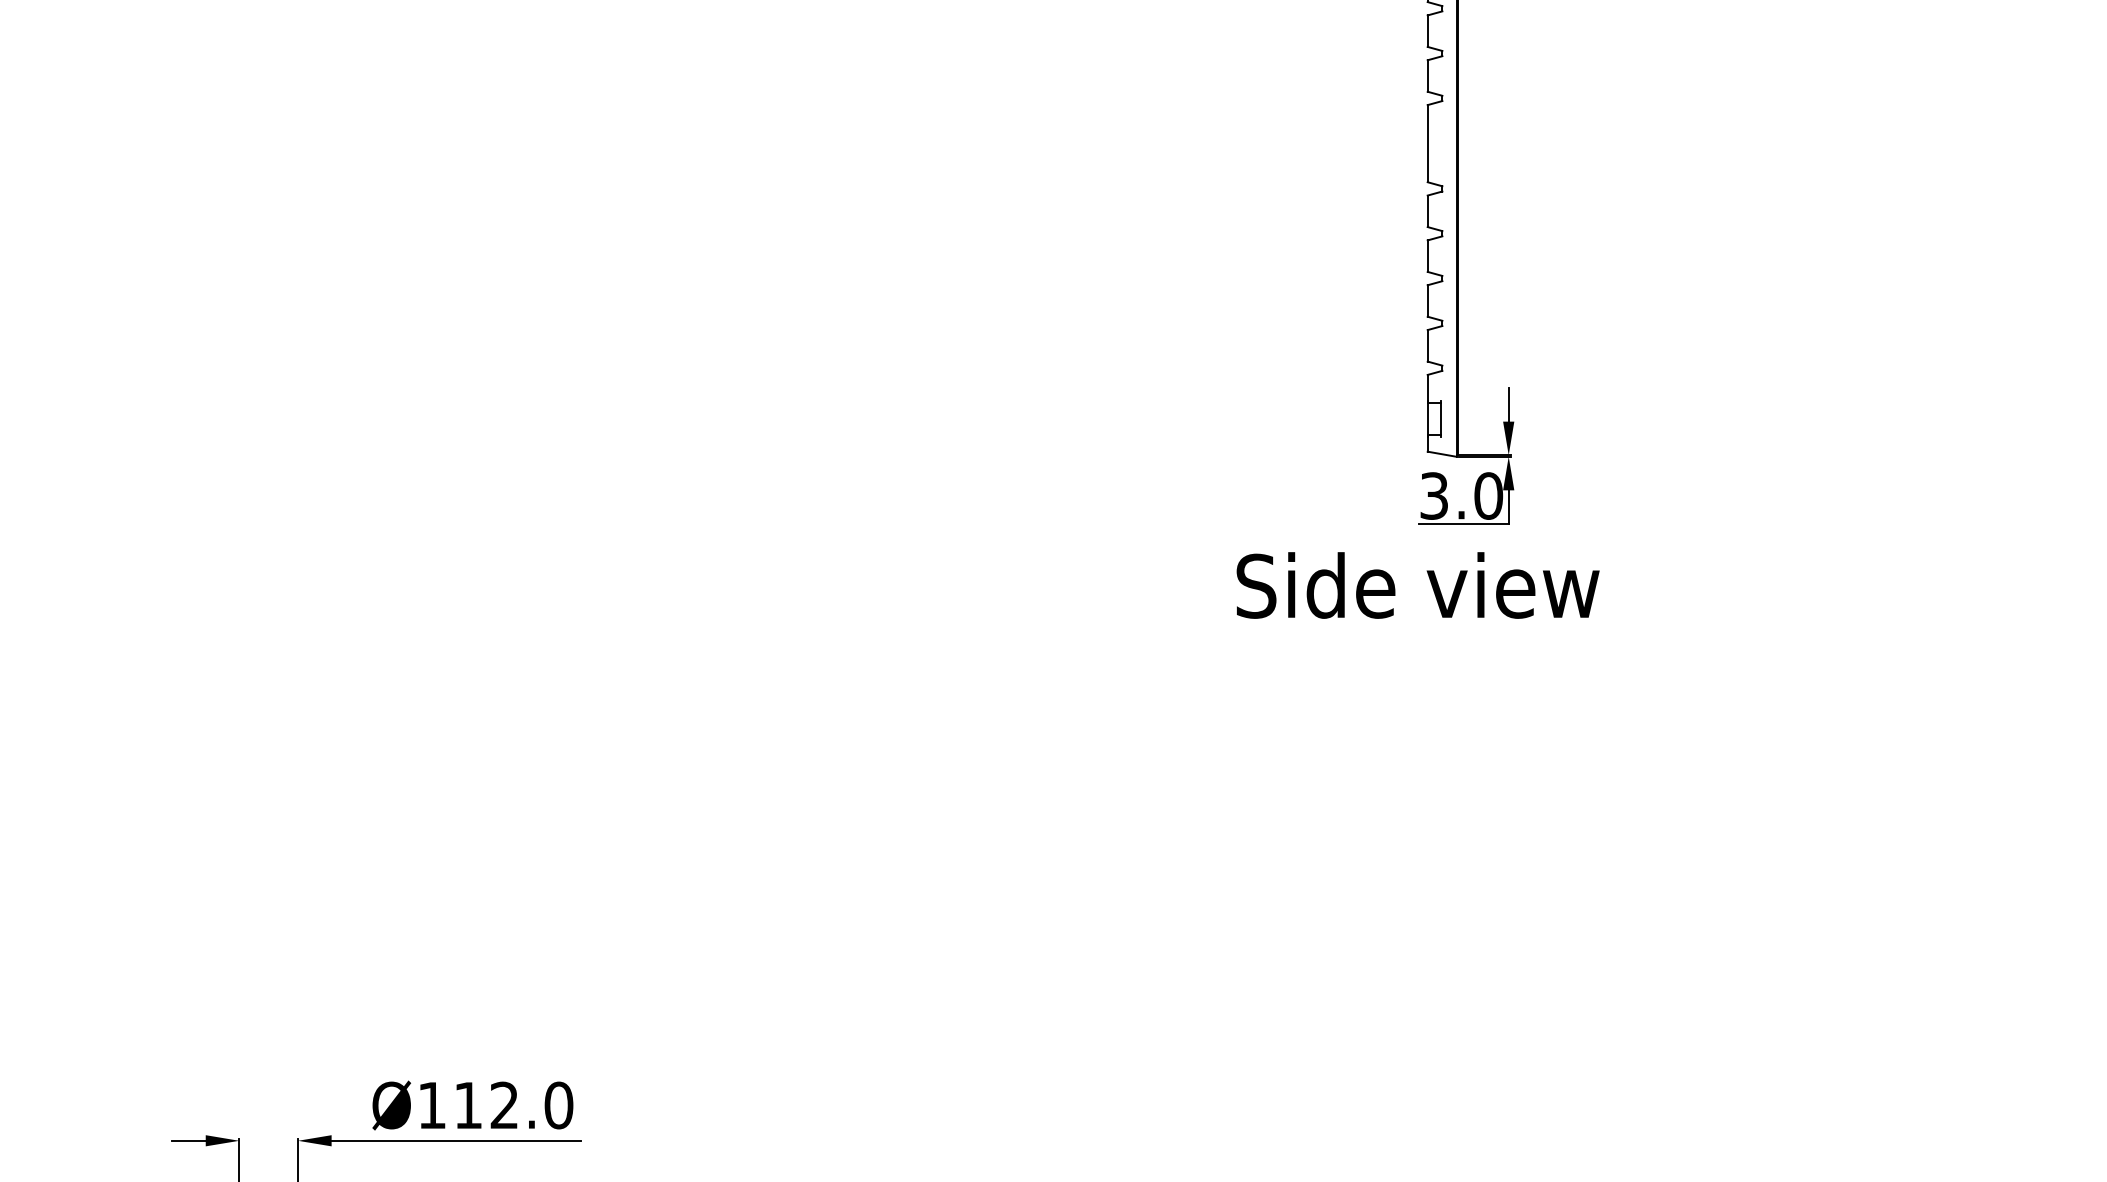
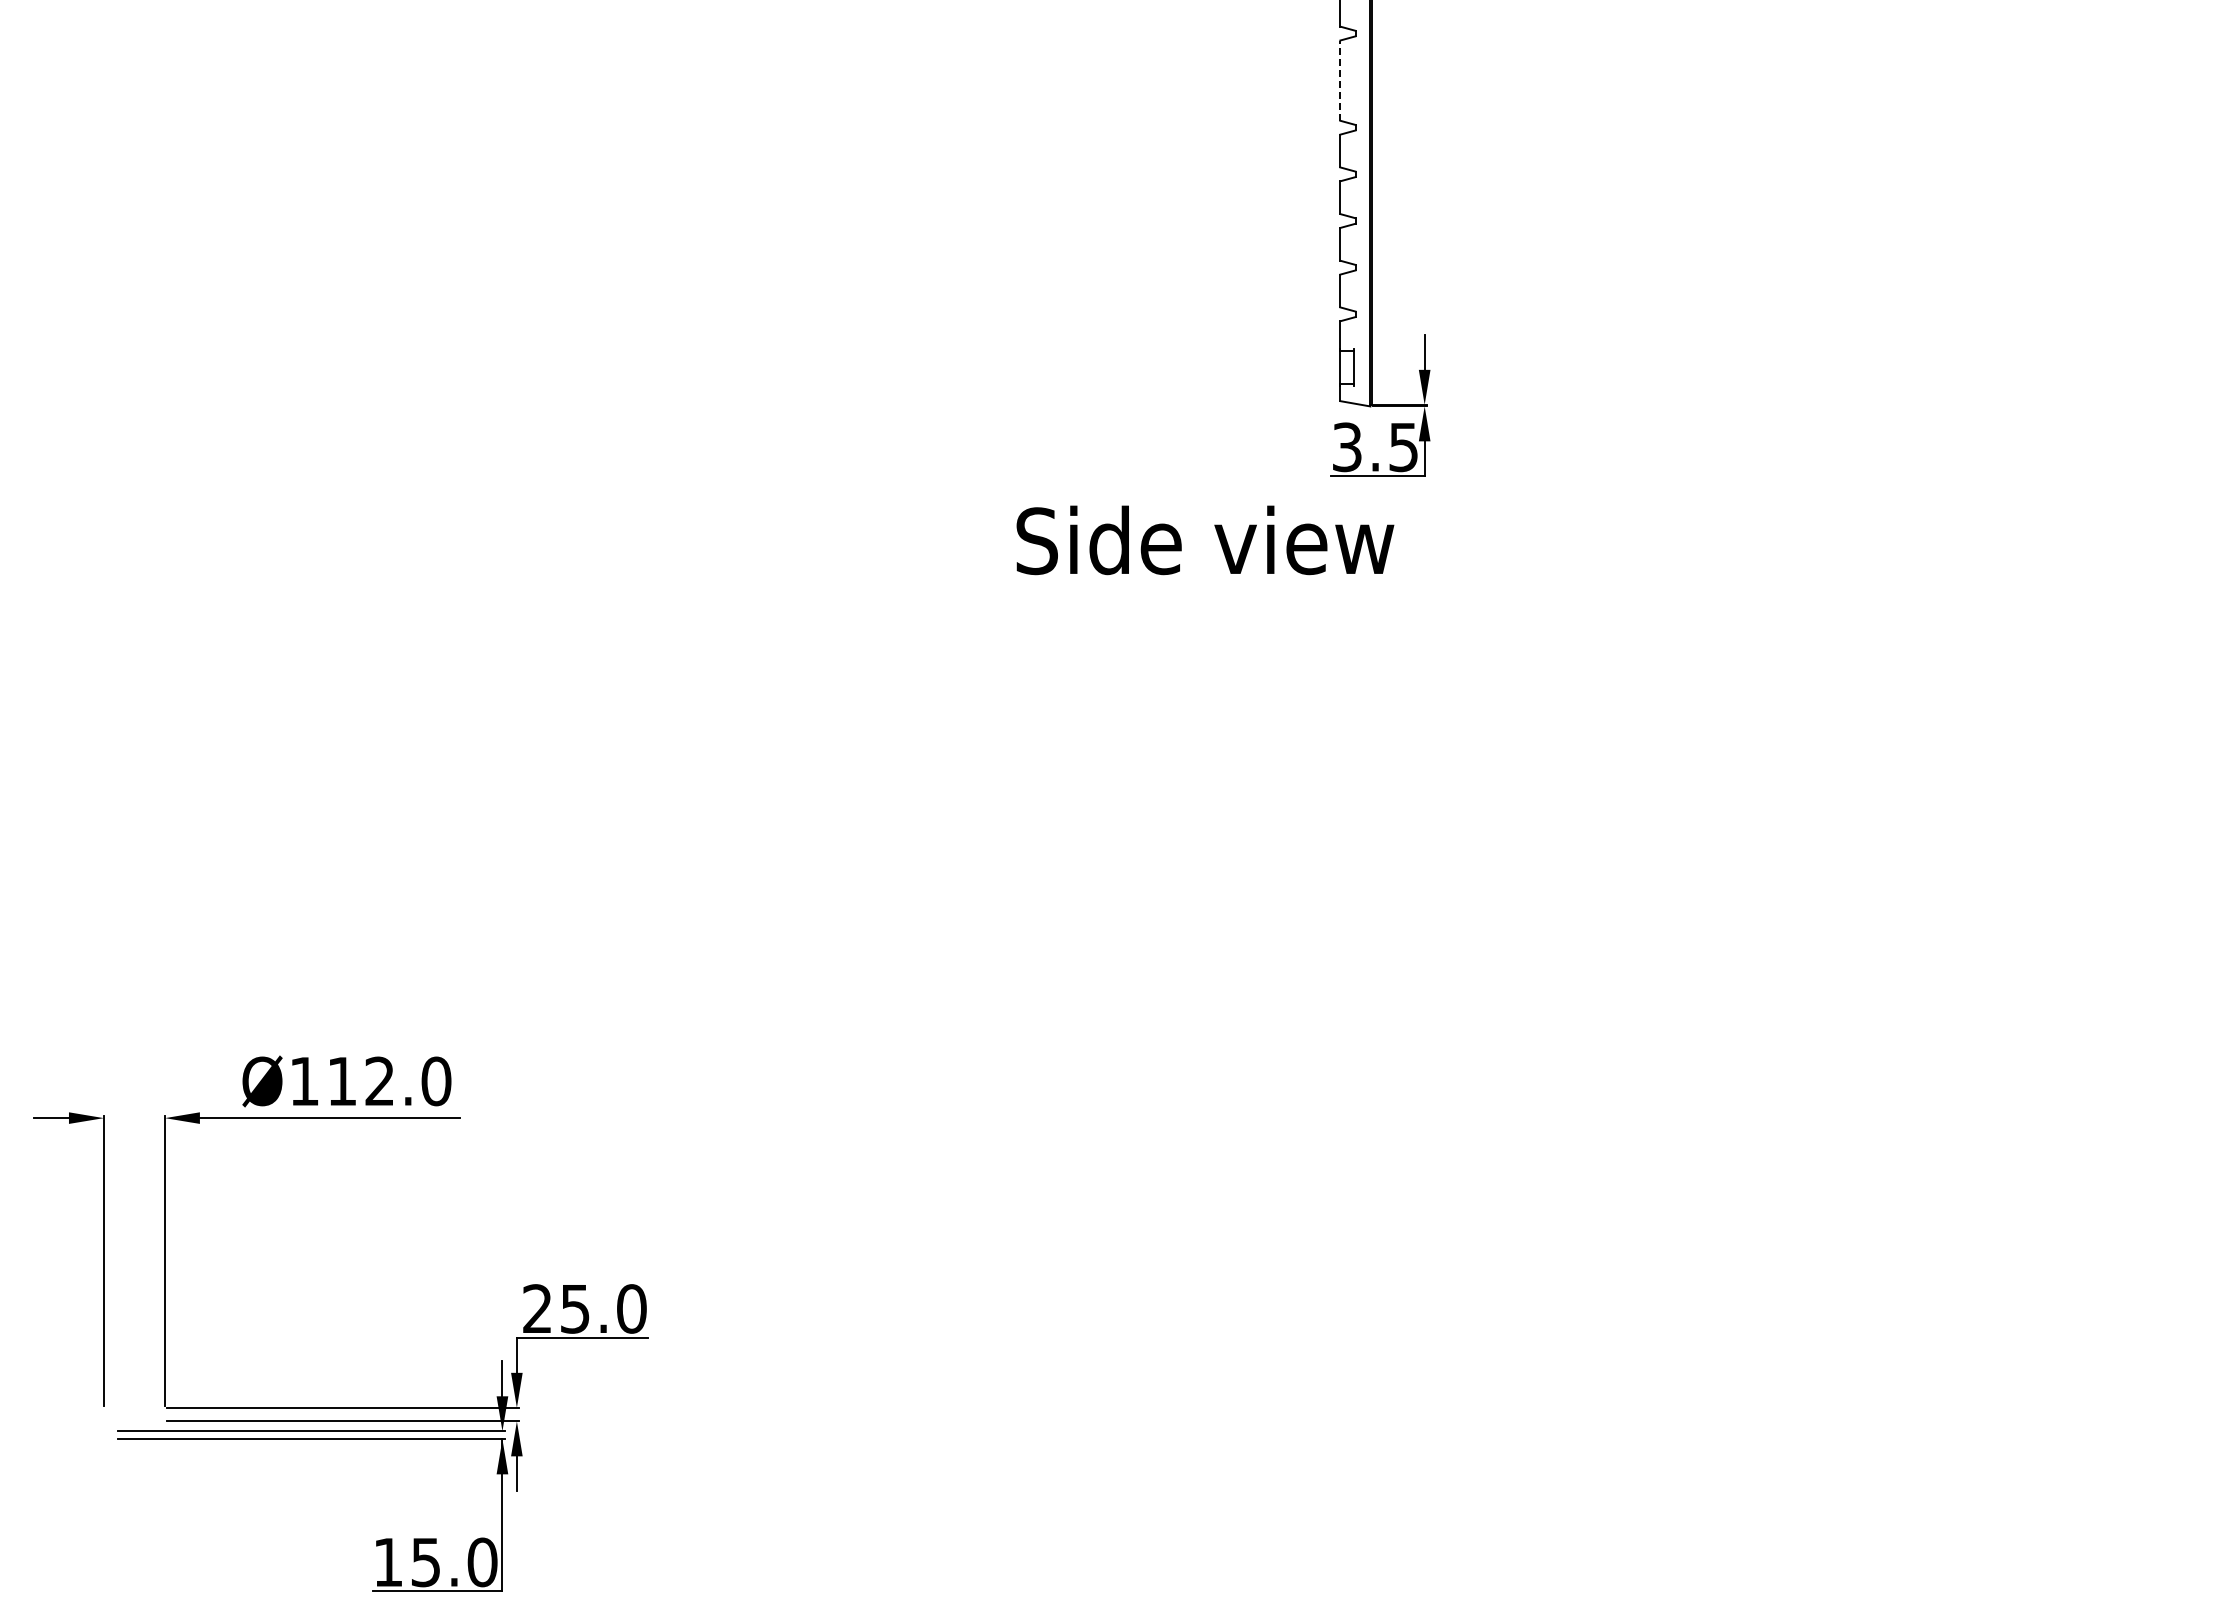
line: (1427, 143) -> (1340, 80), solid -> dashed
text: (1488, 496) -> (1403, 447), 3.0 -> 3.5
text: (1418, 585) -> (1205, 540), moved

